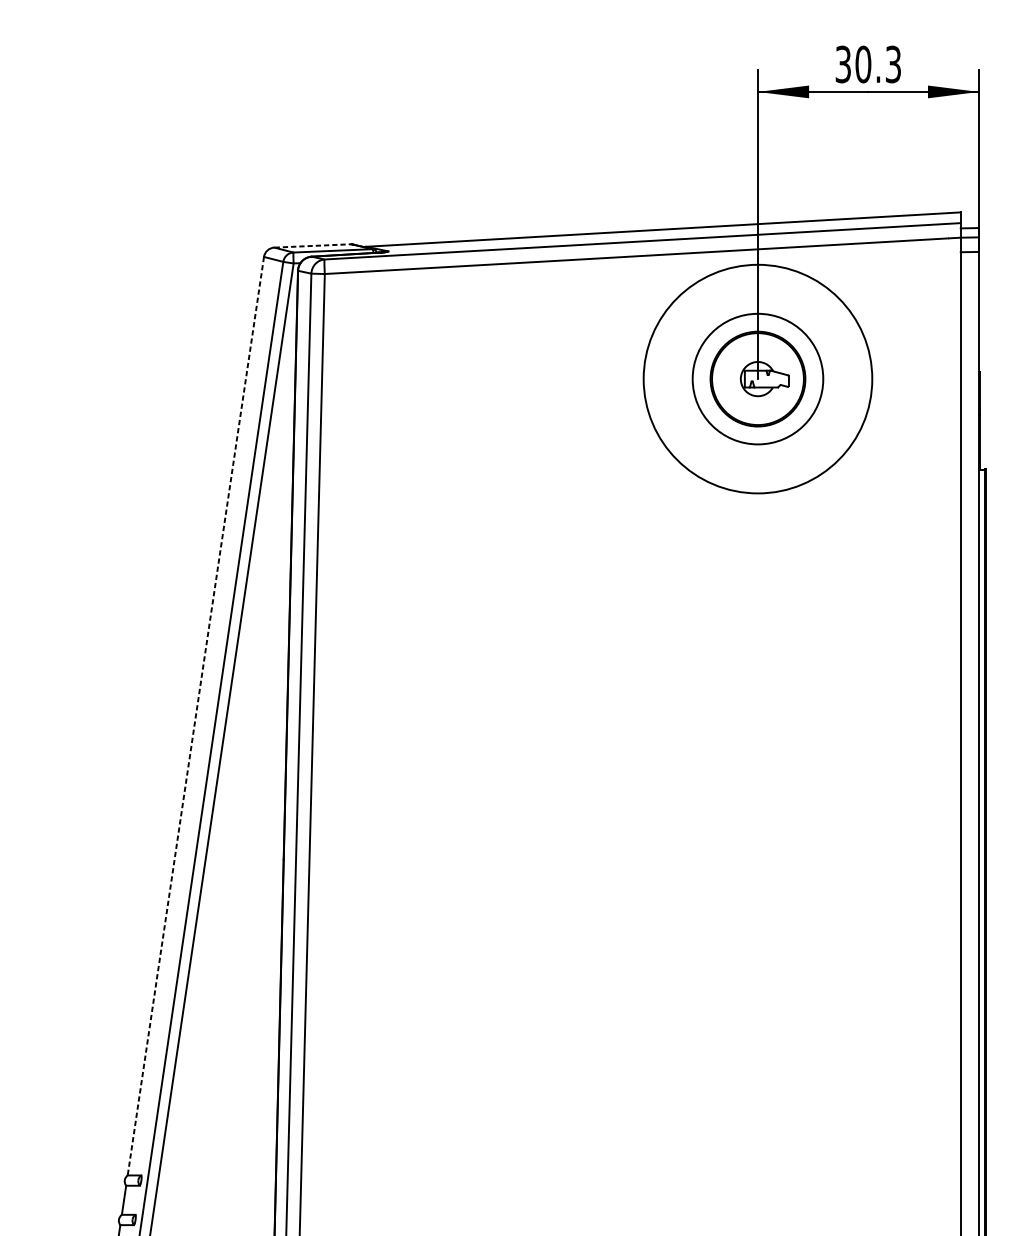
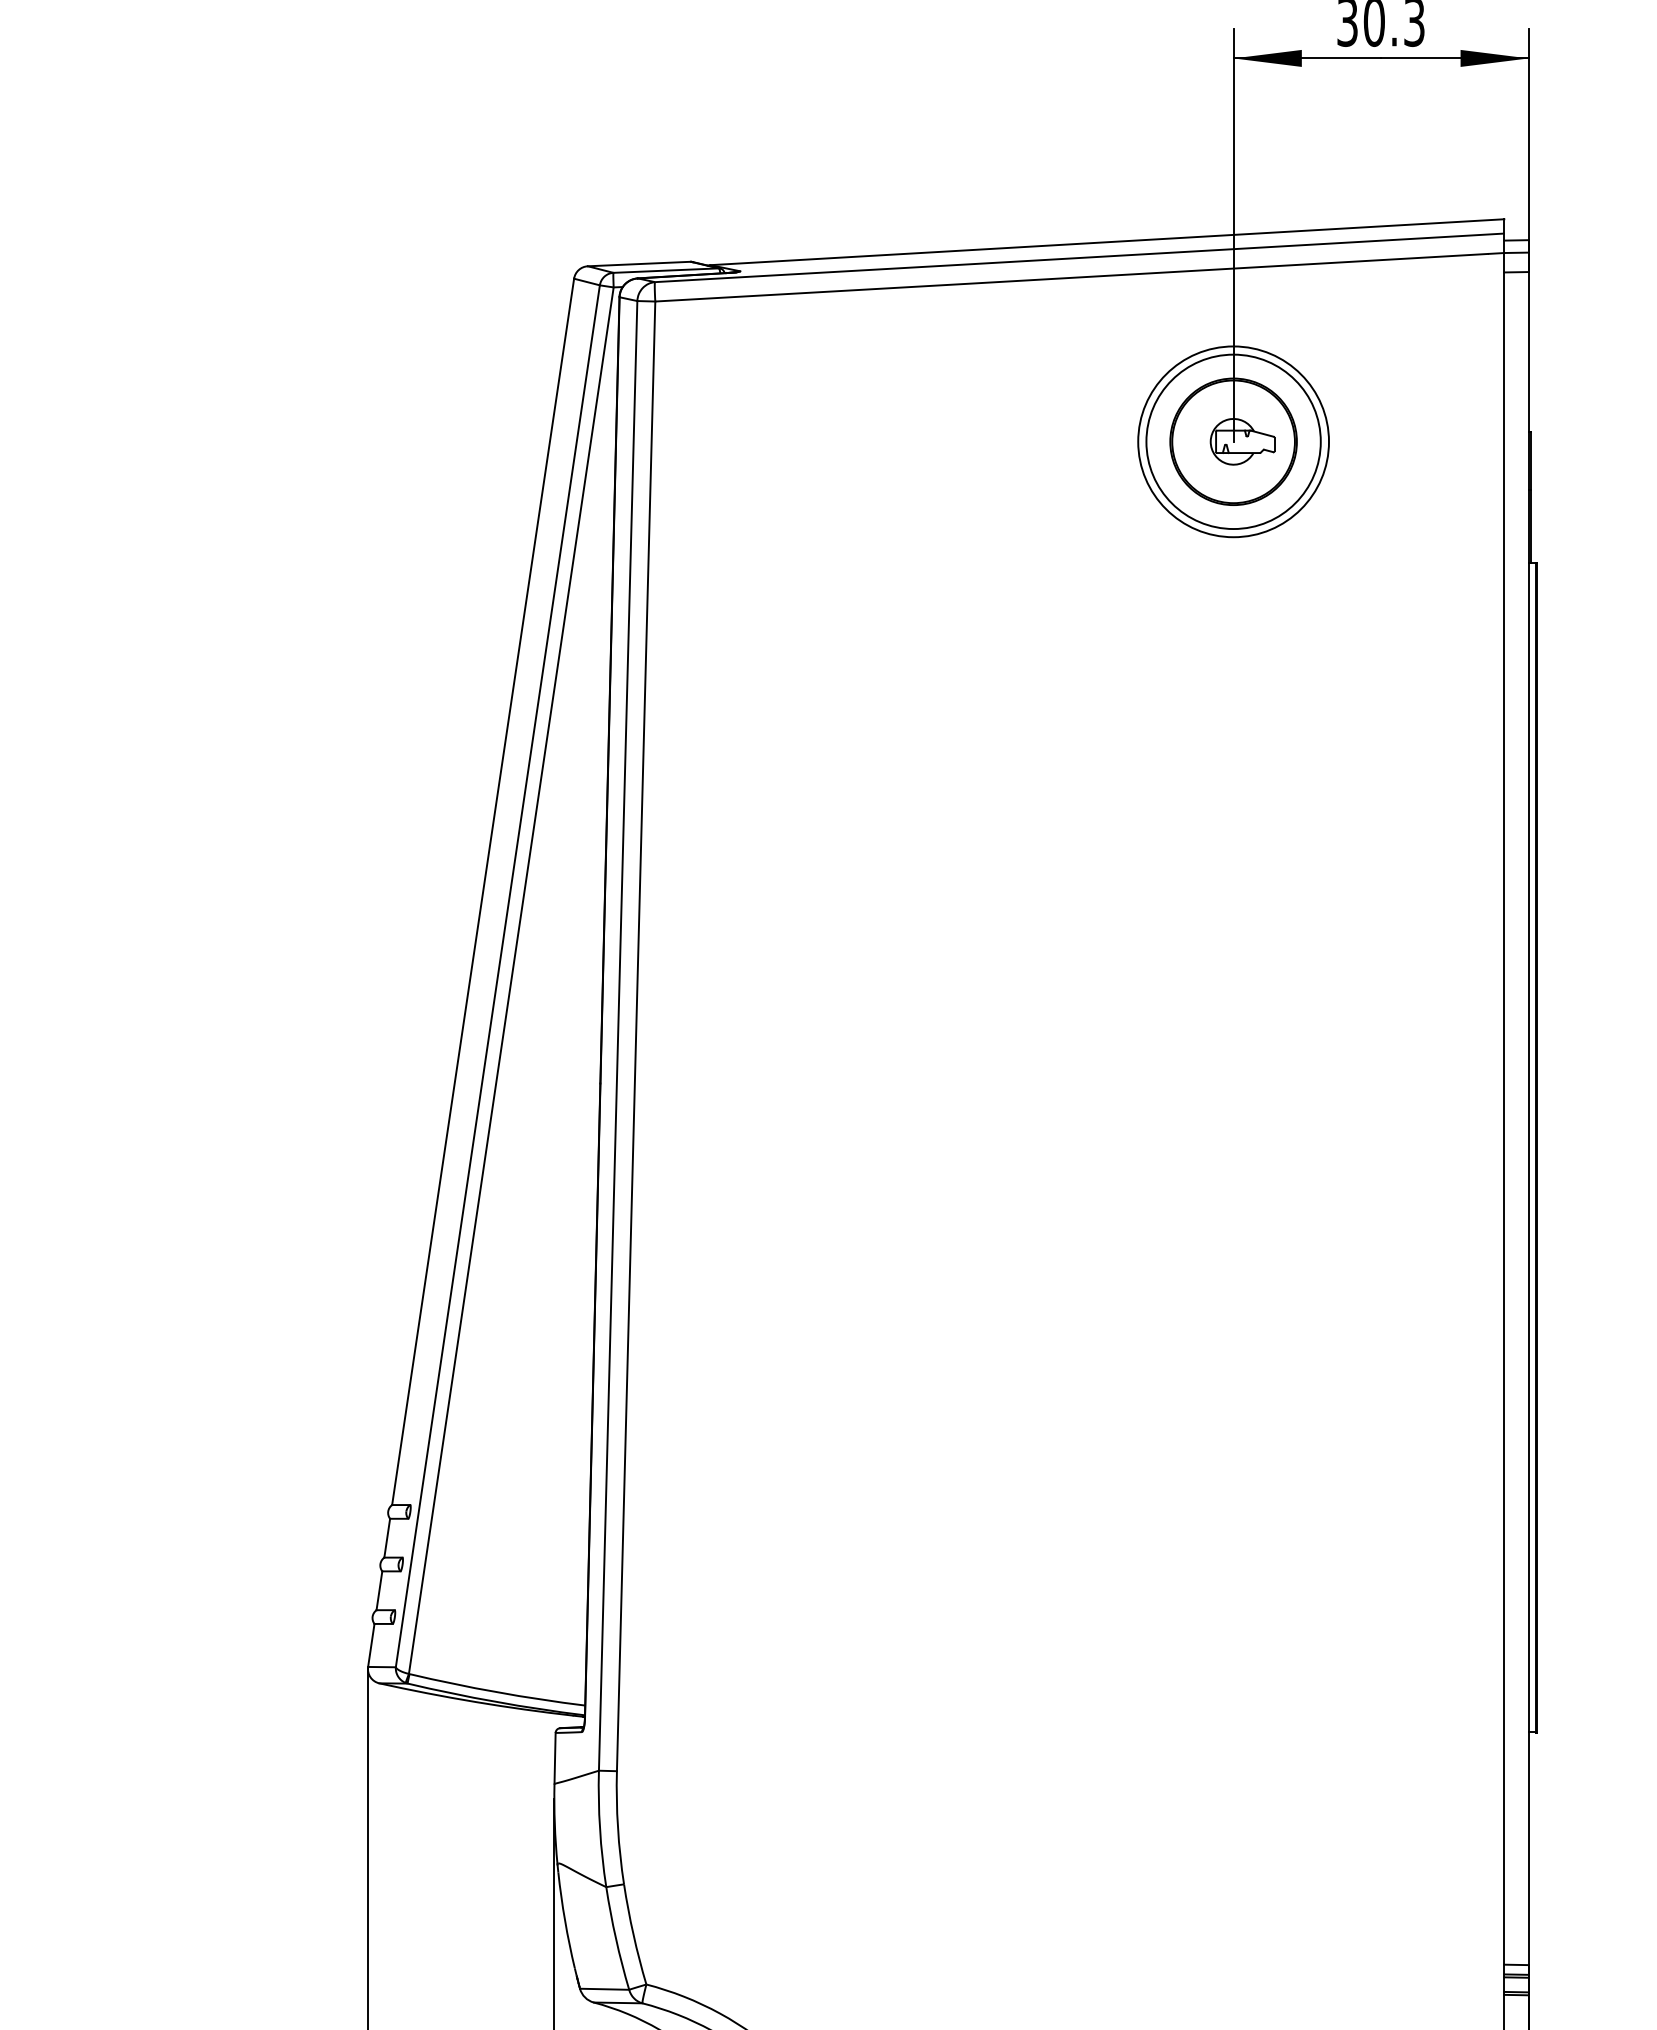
line: (313, 246) -> (640, 264), dashed -> solid
circle: (757, 378) -> (1233, 441), size x0.62
line: (196, 715) -> (483, 891), dashed -> solid

